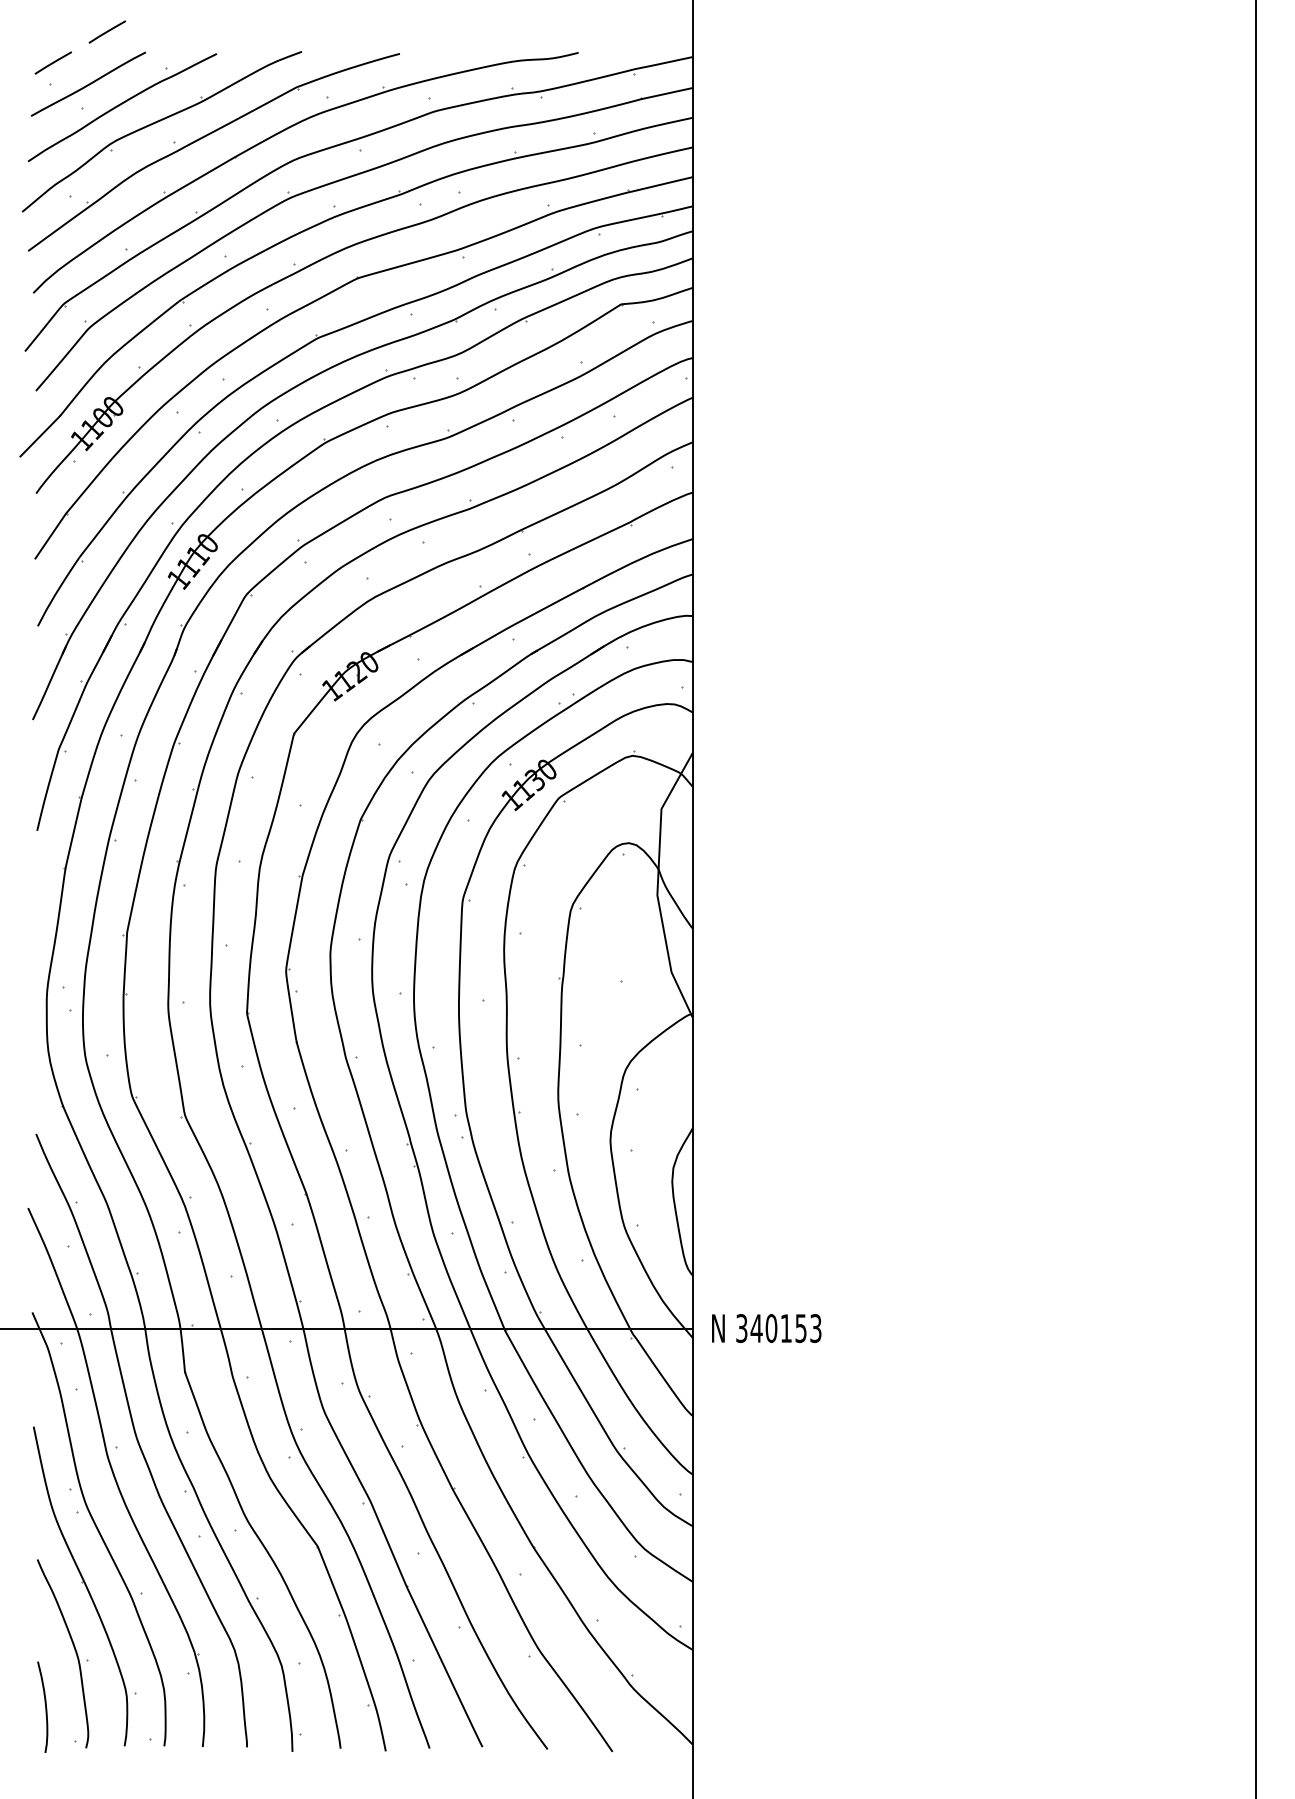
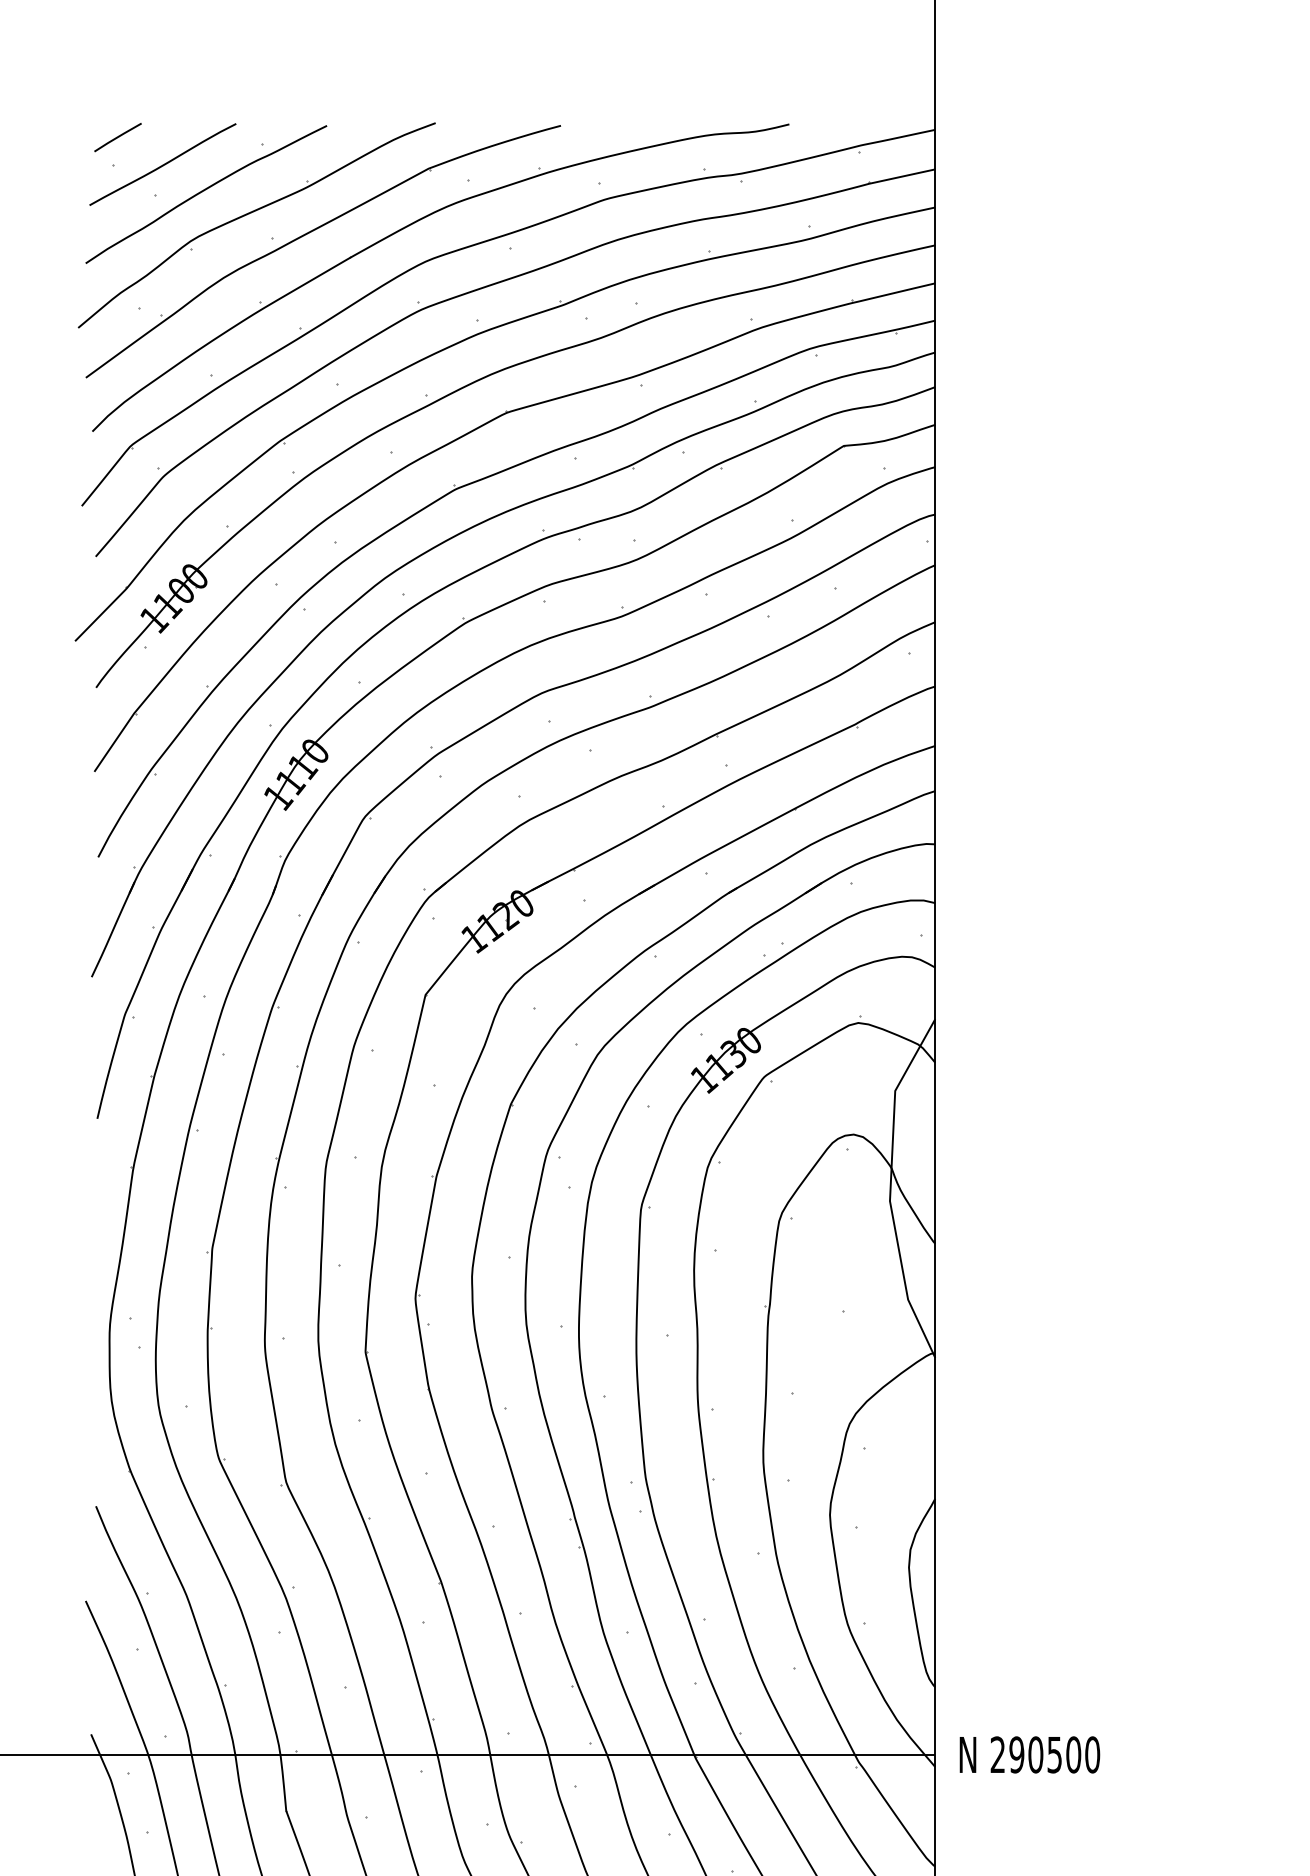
line: (106, 31) -> (185, 97), removed
text: (778, 1328) -> (1044, 1754), 340153 -> 290500

